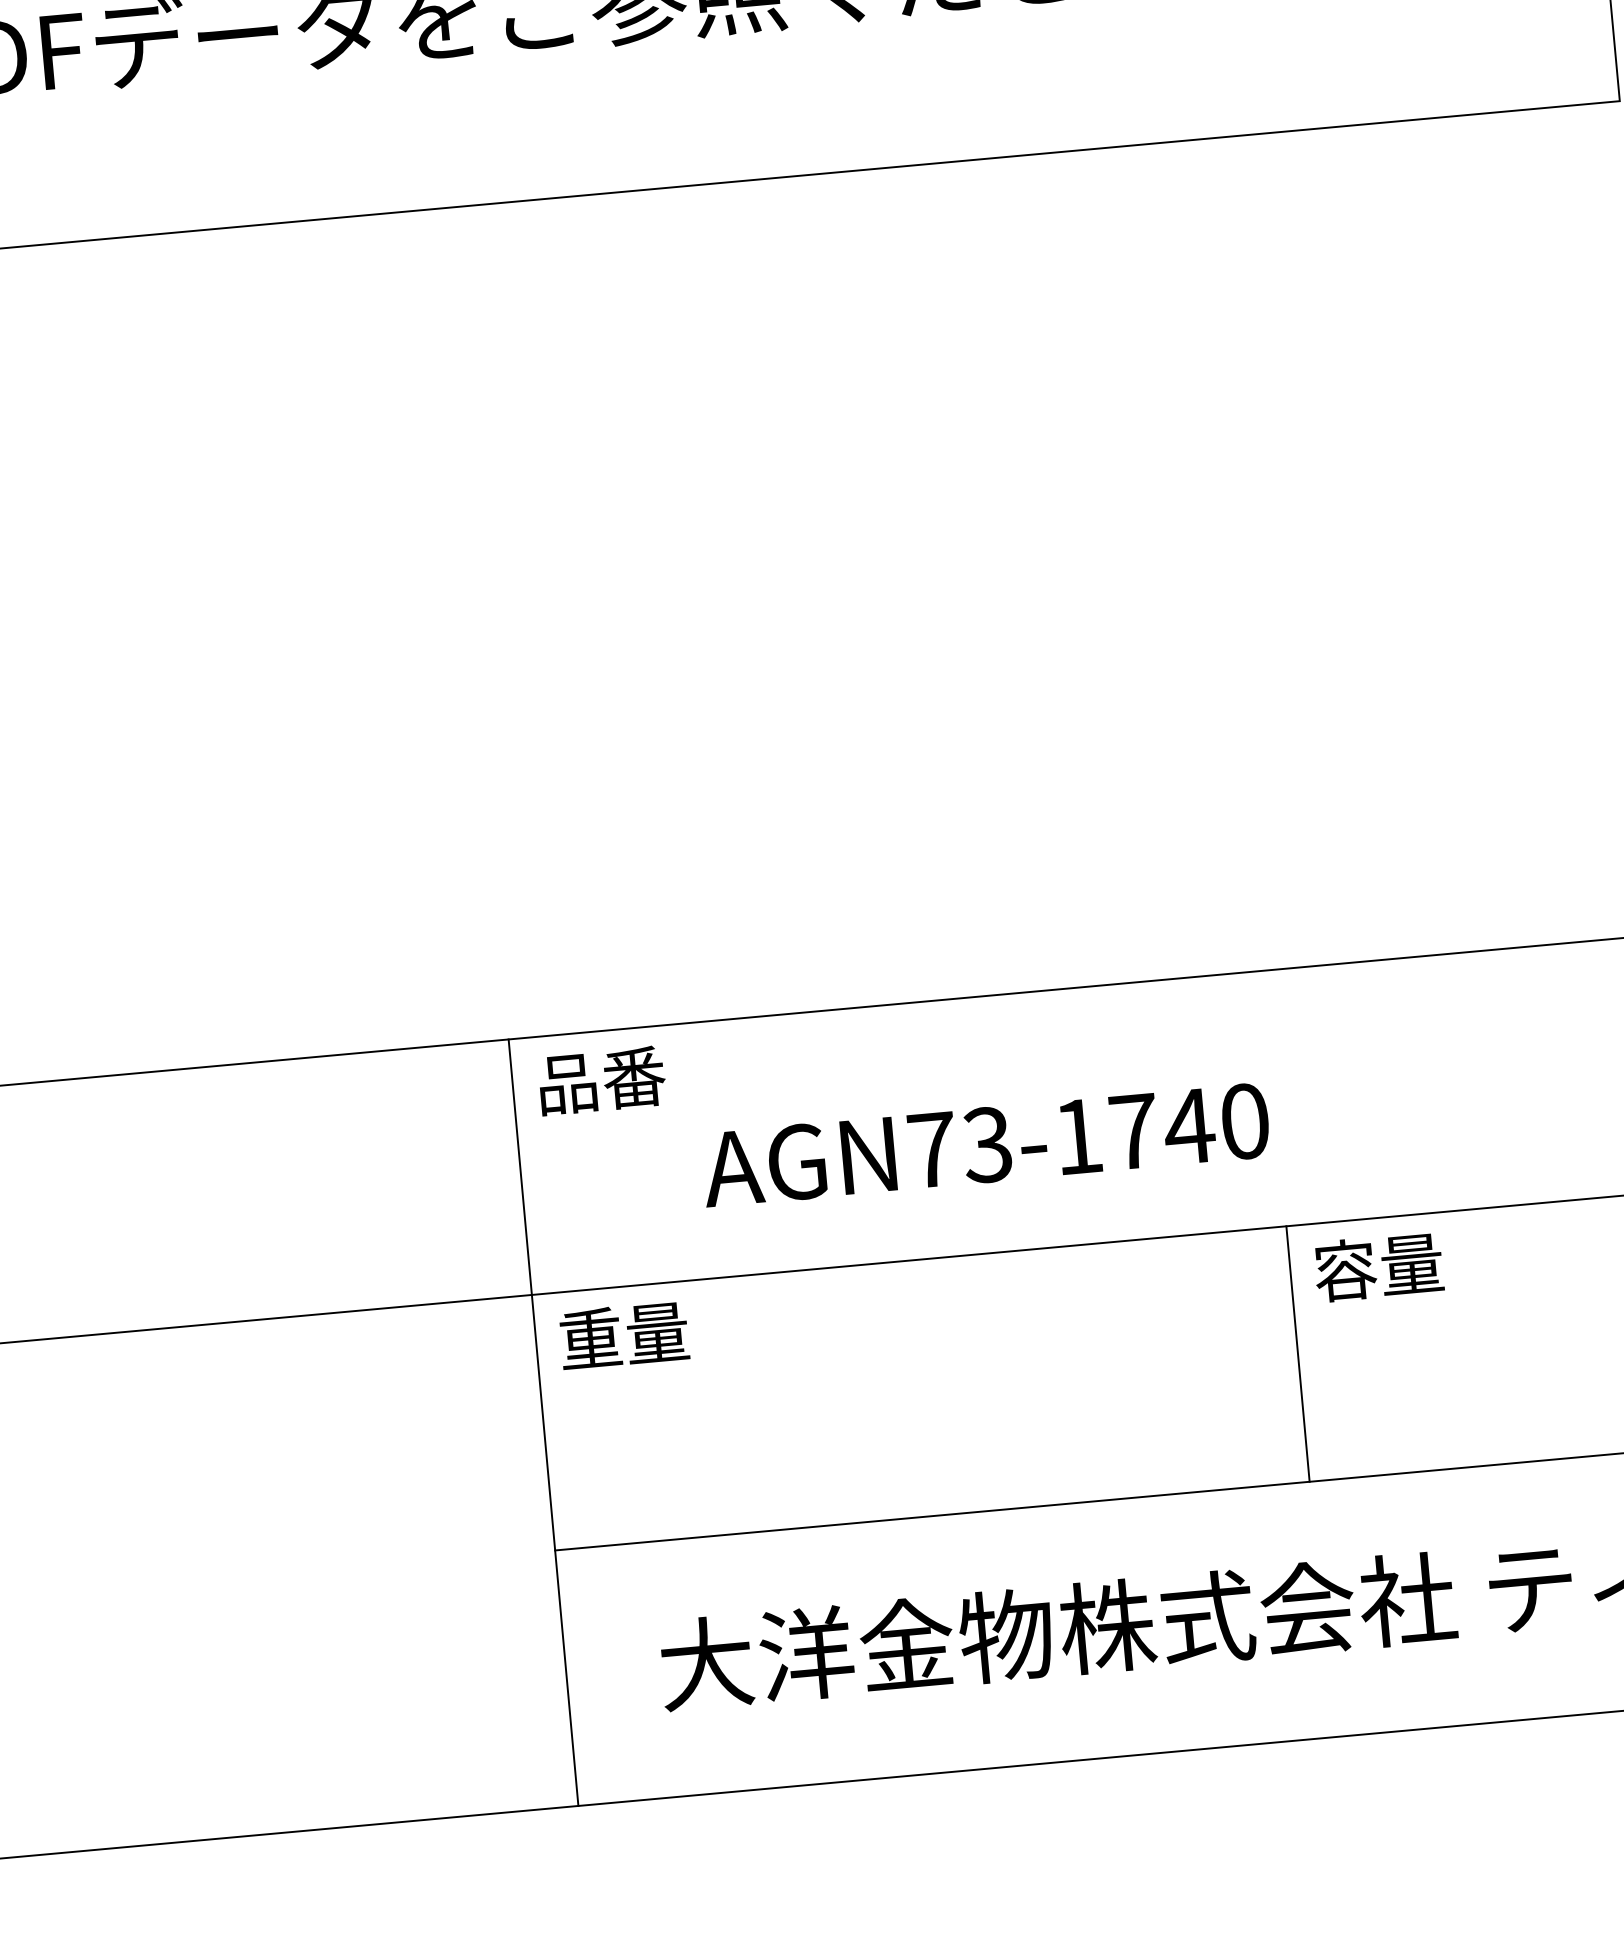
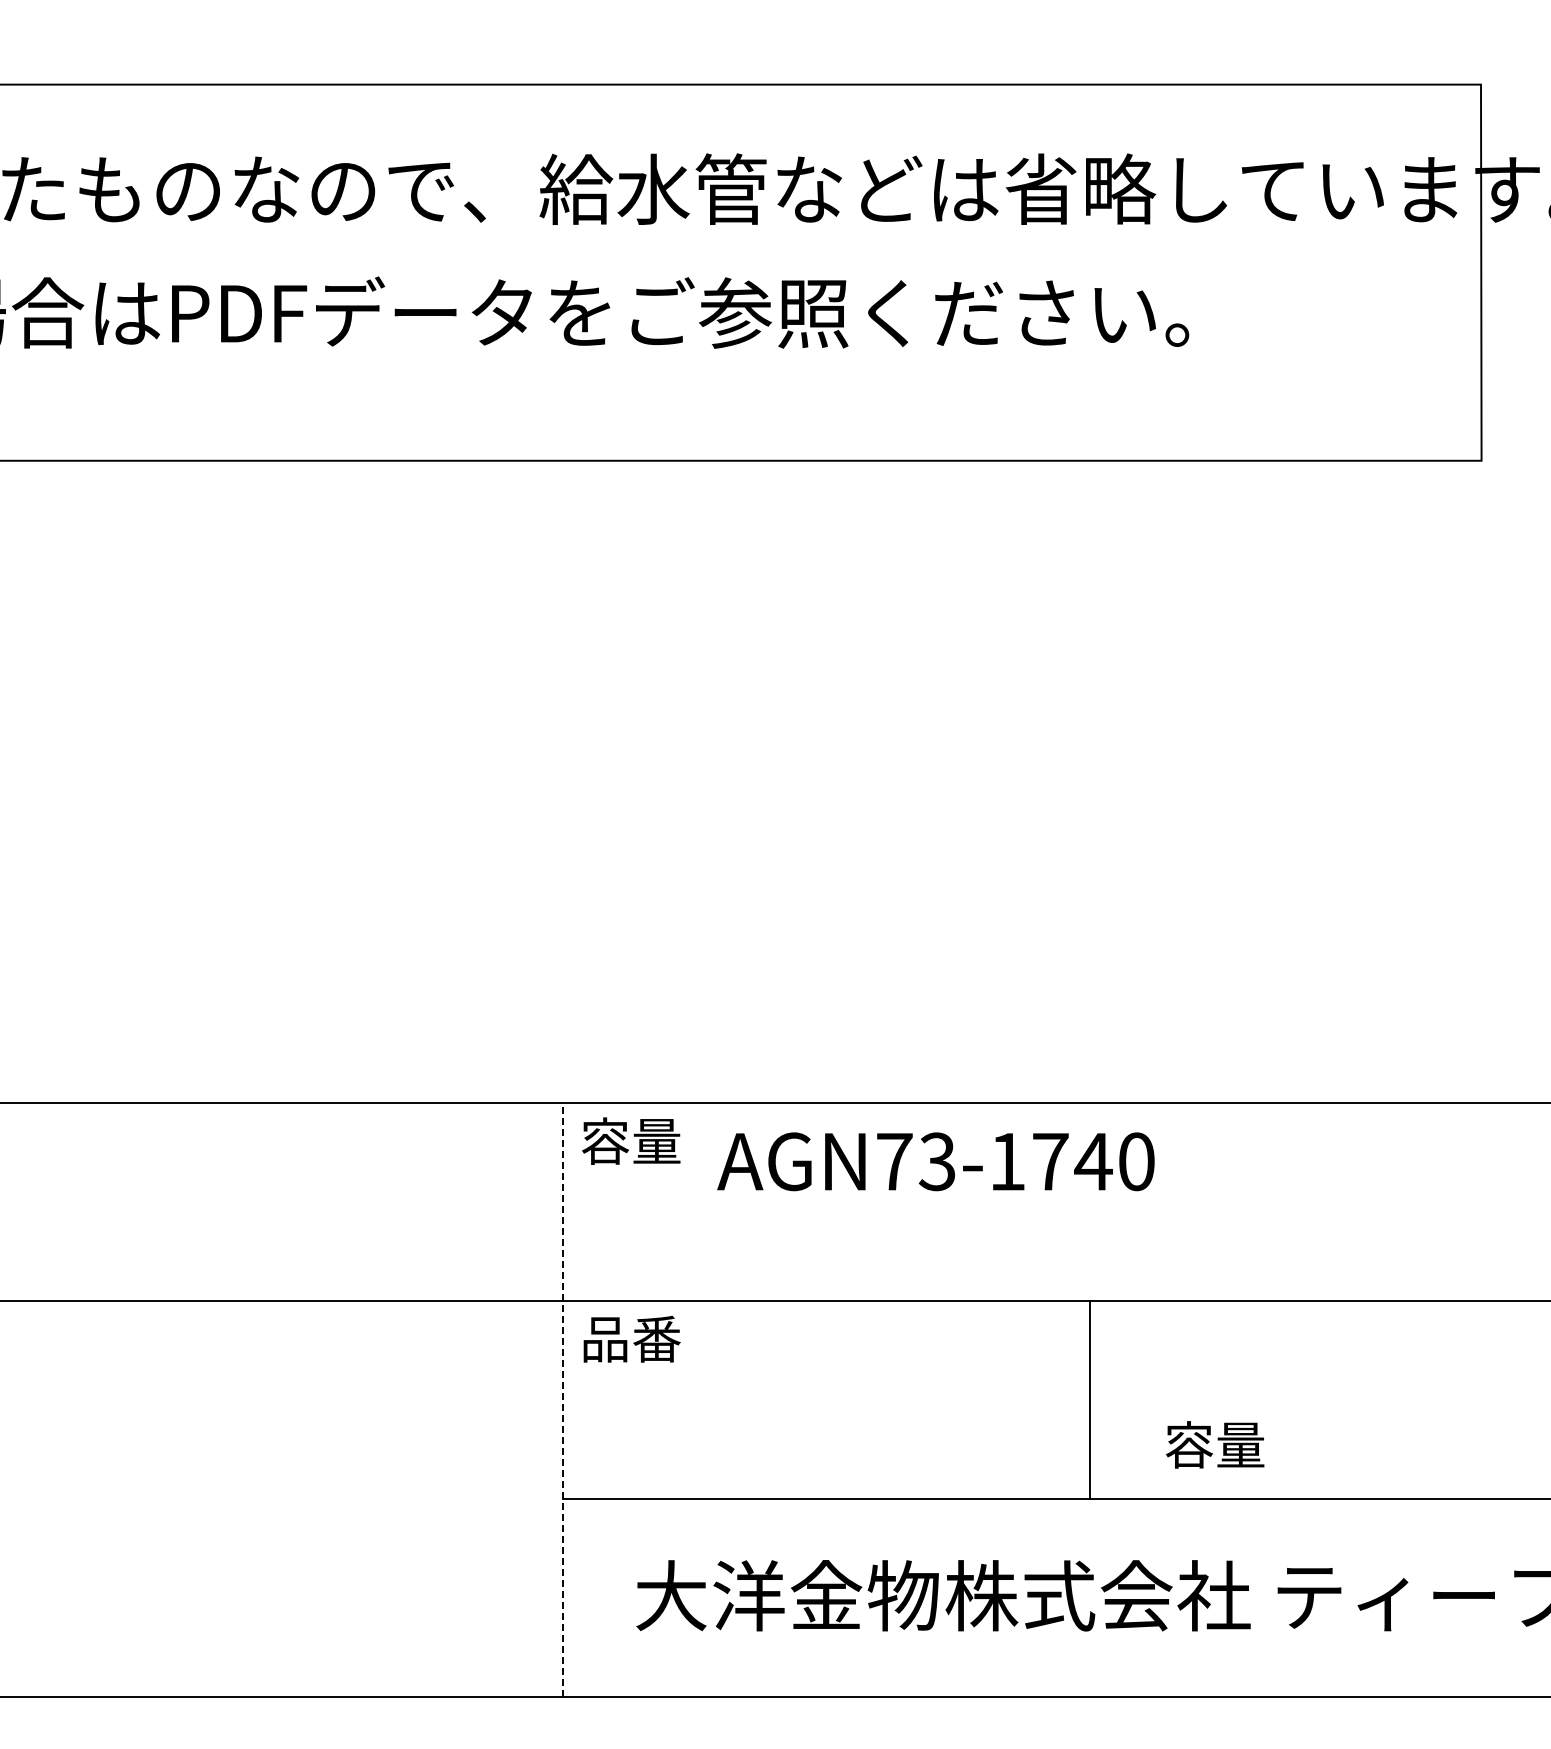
text: (601, 1079) -> (631, 1140), 品番 -> 容量
text: (985, 1144) -> (935, 1161), moved
text: (1379, 1266) -> (1215, 1444), moved
text: (624, 1335) -> (631, 1338), 重量 -> 品番
line: (1298, 1353) -> (1090, 1399), moved
line: (543, 1422) -> (563, 1399), solid -> dashed

